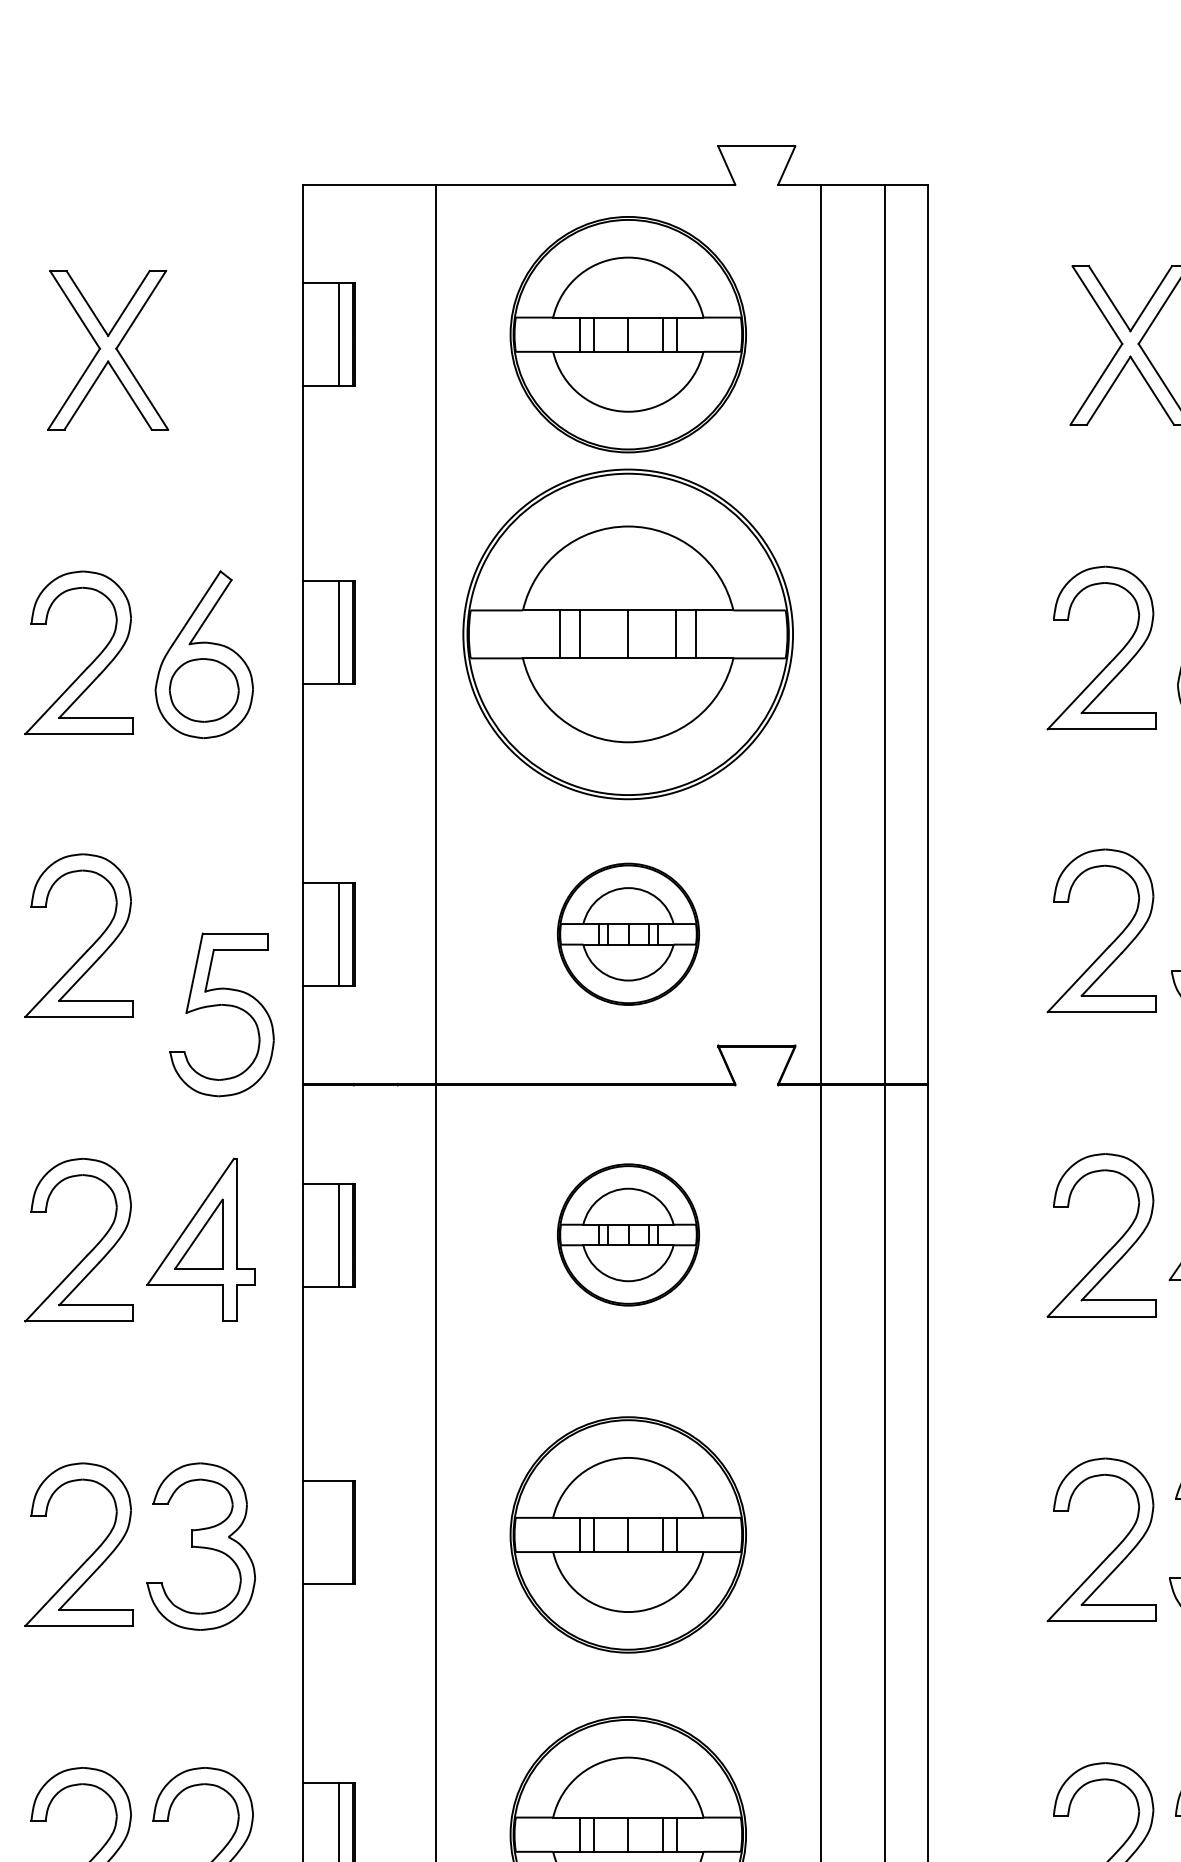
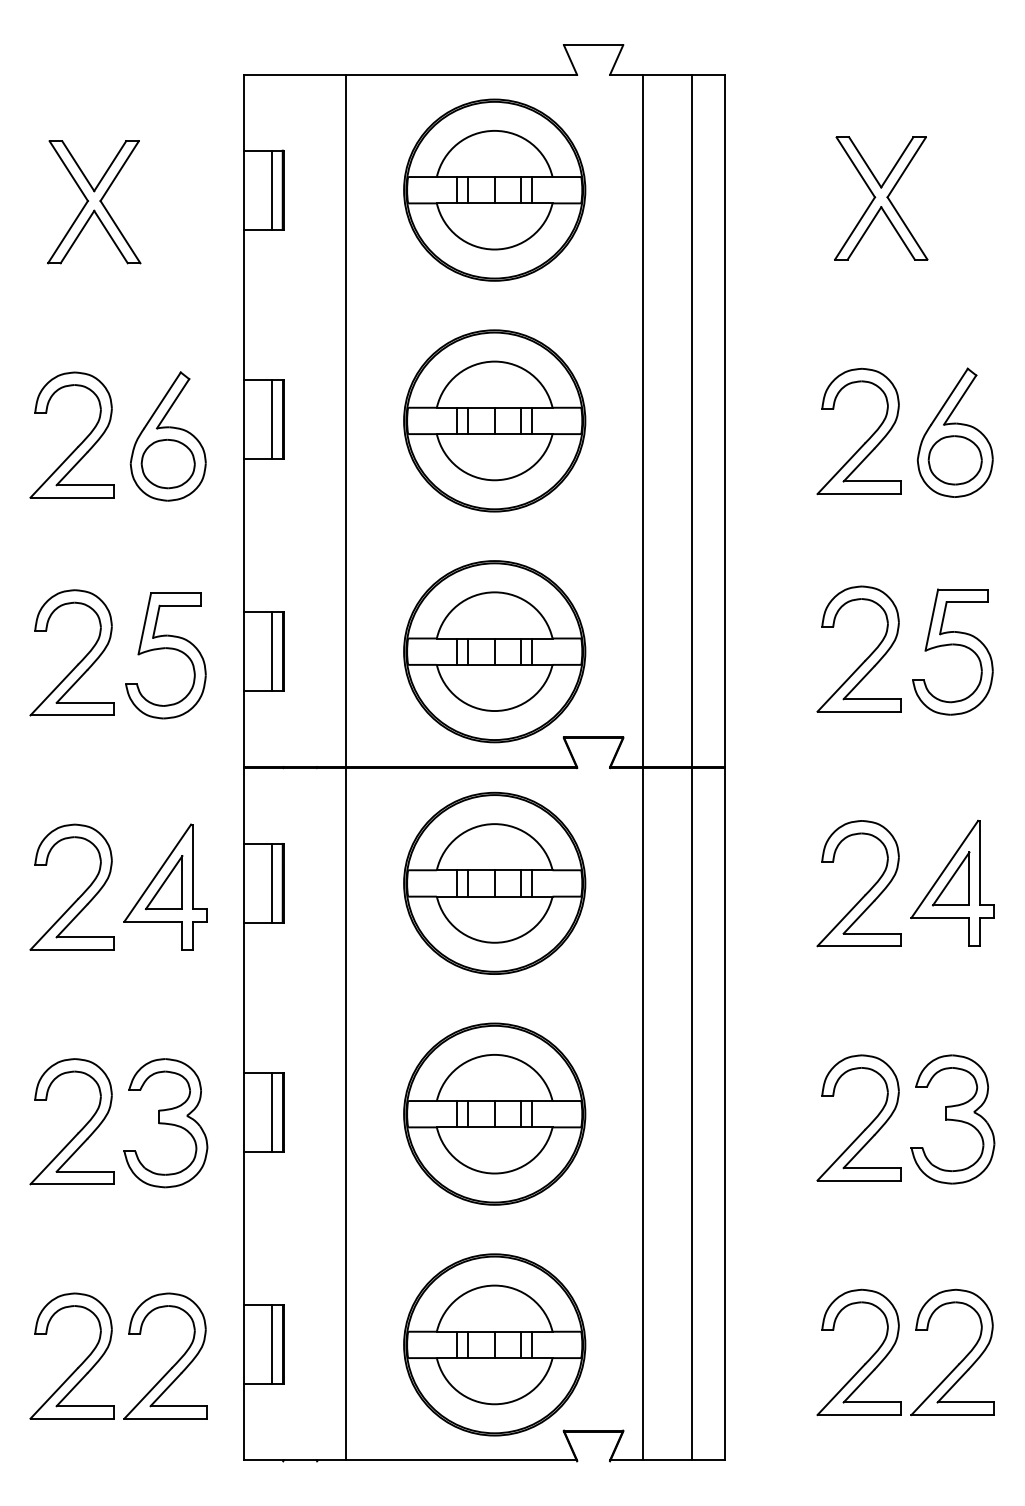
part: (628, 633) -> (494, 420), size x0.71
part: (628, 933) -> (494, 651), size x1.67
part: (220, 1006) -> (164, 649), moved
part: (628, 1233) -> (494, 882), size x1.67
line: (338, 1532) -> (271, 1112), added

